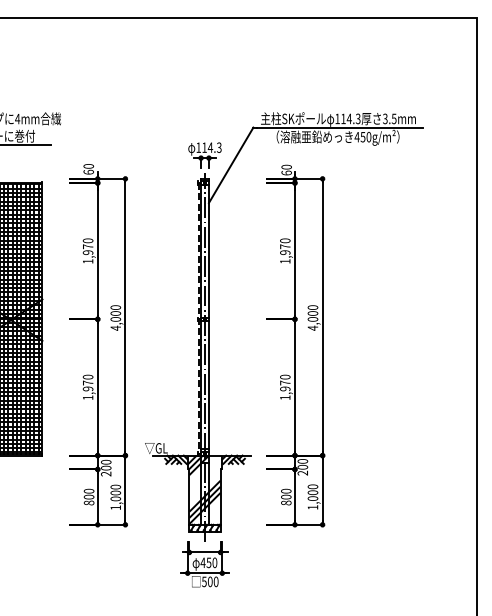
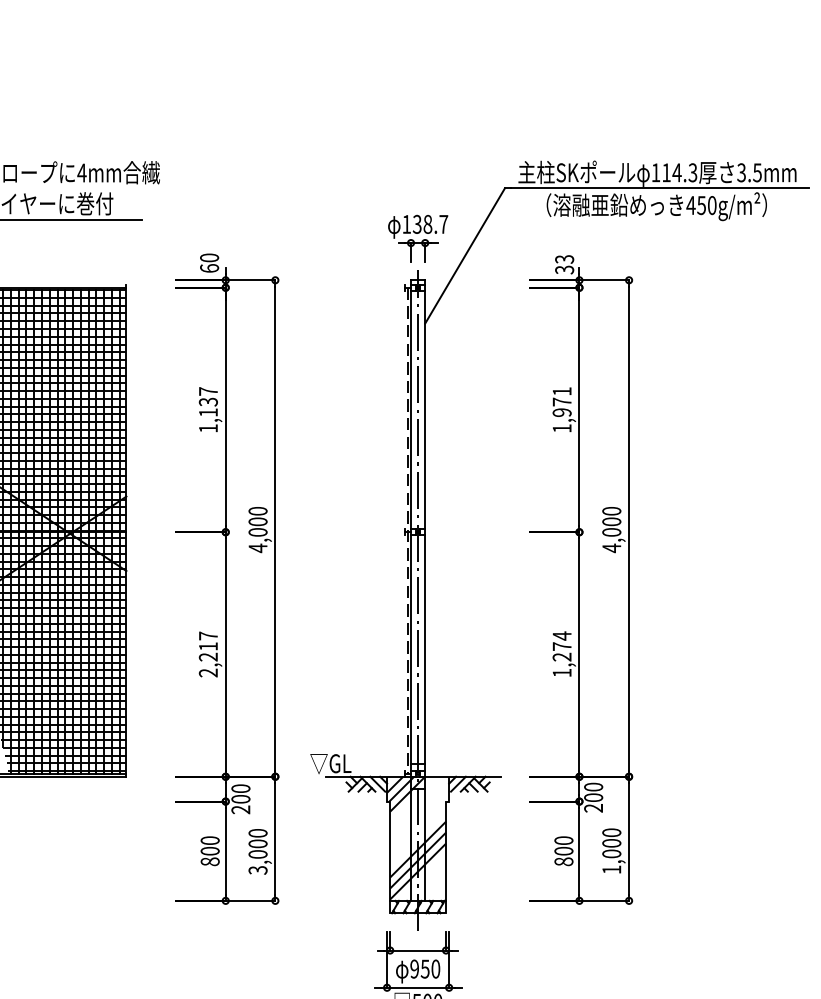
text: (211, 147) -> (429, 224), 114.3 -> 138.7
text: (286, 169) -> (564, 263), 60 -> 33
text: (285, 240) -> (562, 390), 1,970 -> 1,971
text: (87, 246) -> (207, 401), 1,970 -> 1,137
text: (285, 382) -> (562, 645), 1,970 -> 1,274
text: (87, 387) -> (207, 654), 1,970 -> 2,217
text: (115, 507) -> (257, 869), 1,000 -> 3,000
text: (202, 562) -> (413, 968), 450 -> 950

